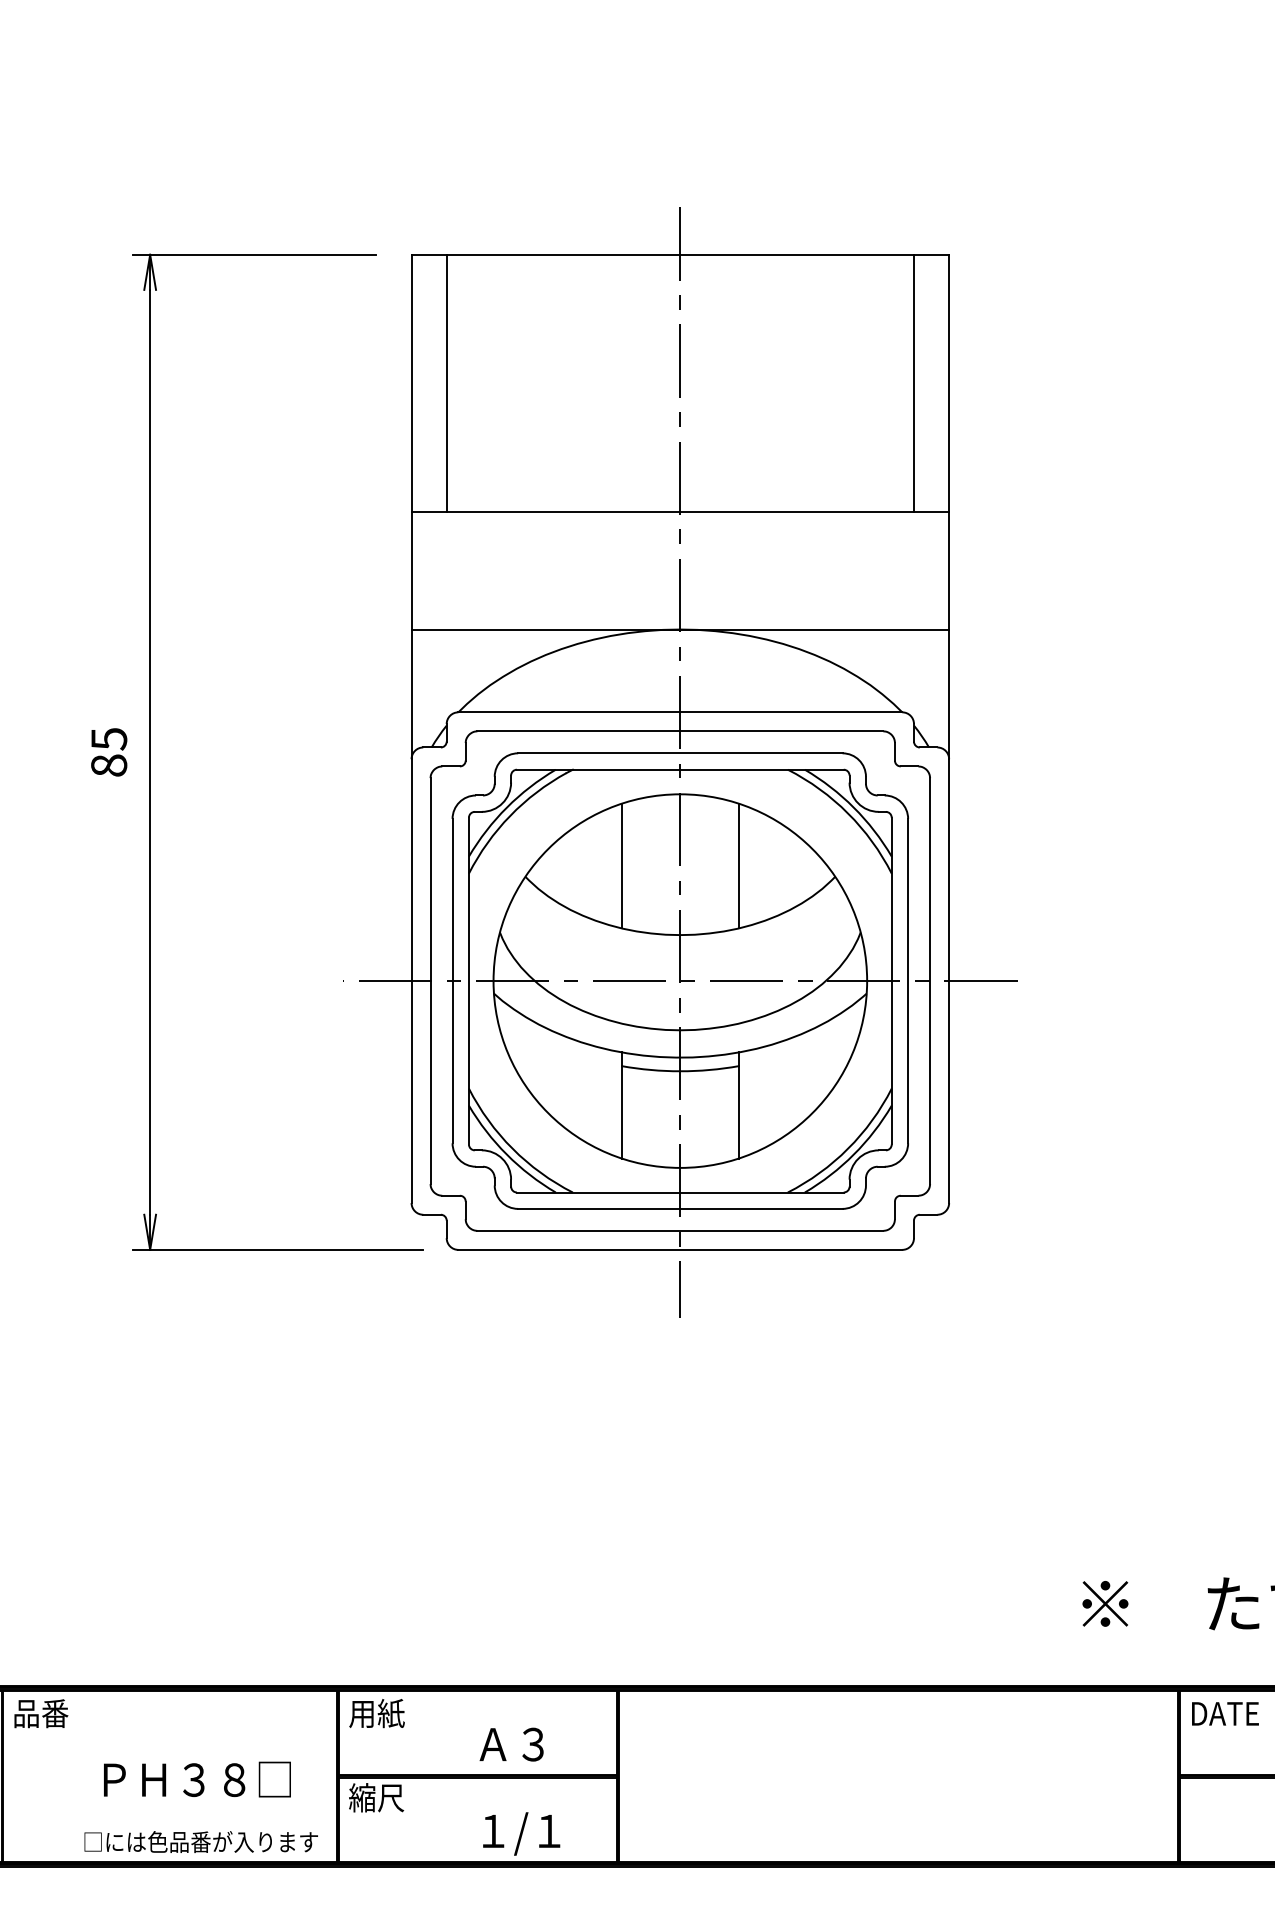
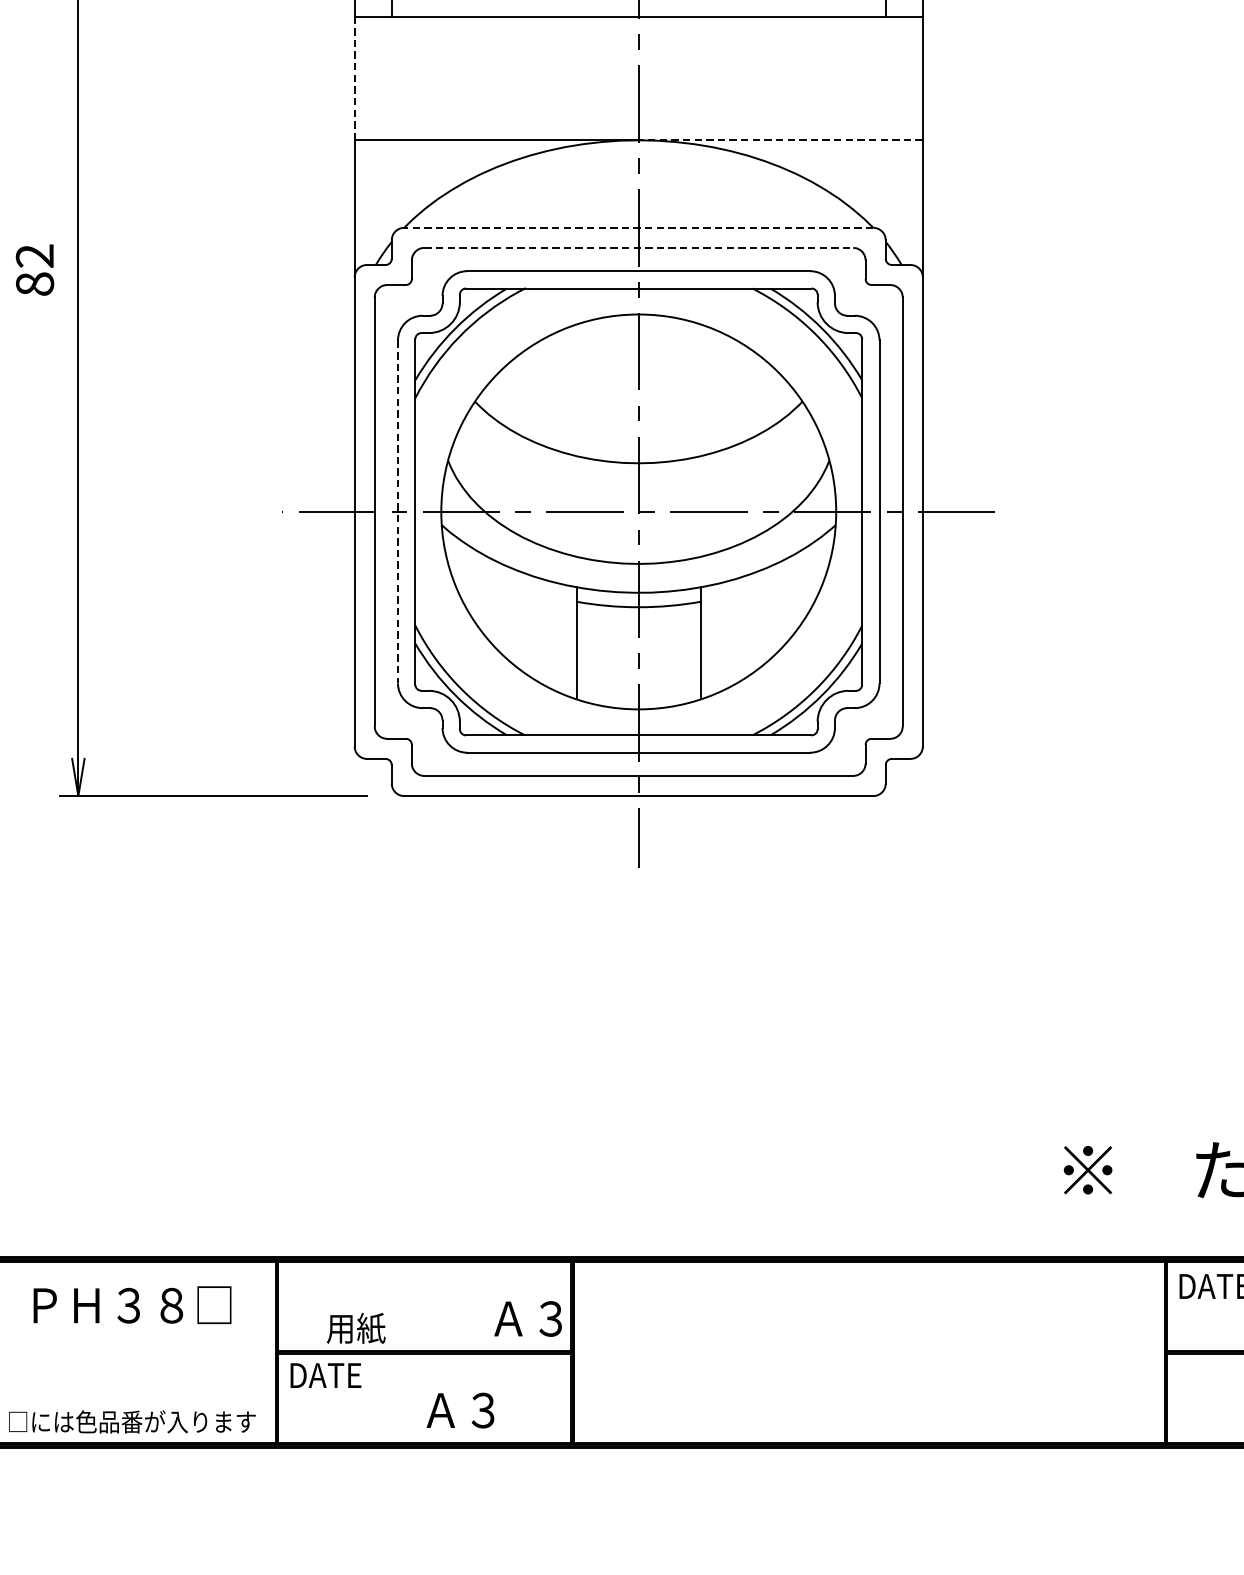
line: (411, 570) -> (354, 77), solid -> dashed
line: (814, 629) -> (780, 140), solid -> dashed
line: (680, 712) -> (638, 228), solid -> dashed
line: (680, 731) -> (638, 248), solid -> dashed
text: (109, 739) -> (35, 256), 85 -> 82
line: (621, 865) -> (576, 389), removed
line: (738, 865) -> (700, 389), removed
line: (452, 981) -> (397, 512), solid -> dashed
text: (376, 1713) -> (355, 1328), moved
text: (511, 1744) -> (527, 1318), moved
text: (197, 1779) -> (132, 1305), moved
text: (383, 1797) -> (324, 1374), 縮尺 -> DATE
text: (519, 1833) -> (468, 1412), １/１ -> Ａ３

